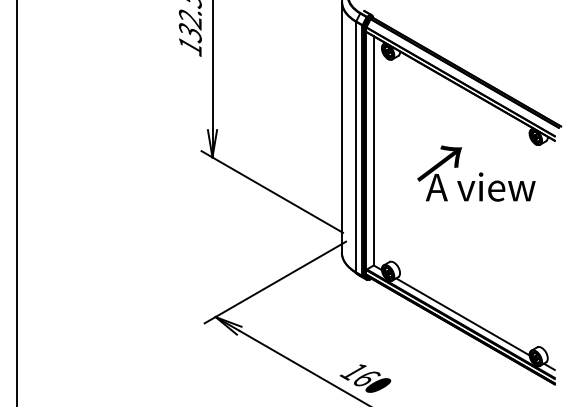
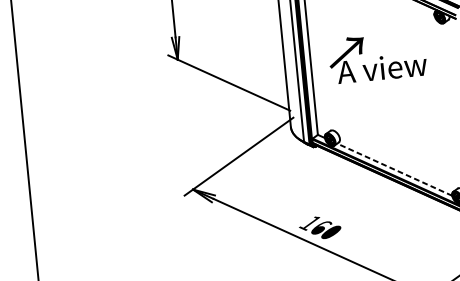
text: (476, 173) -> (377, 57), moved
line: (462, 316) -> (394, 169), solid -> dashed

